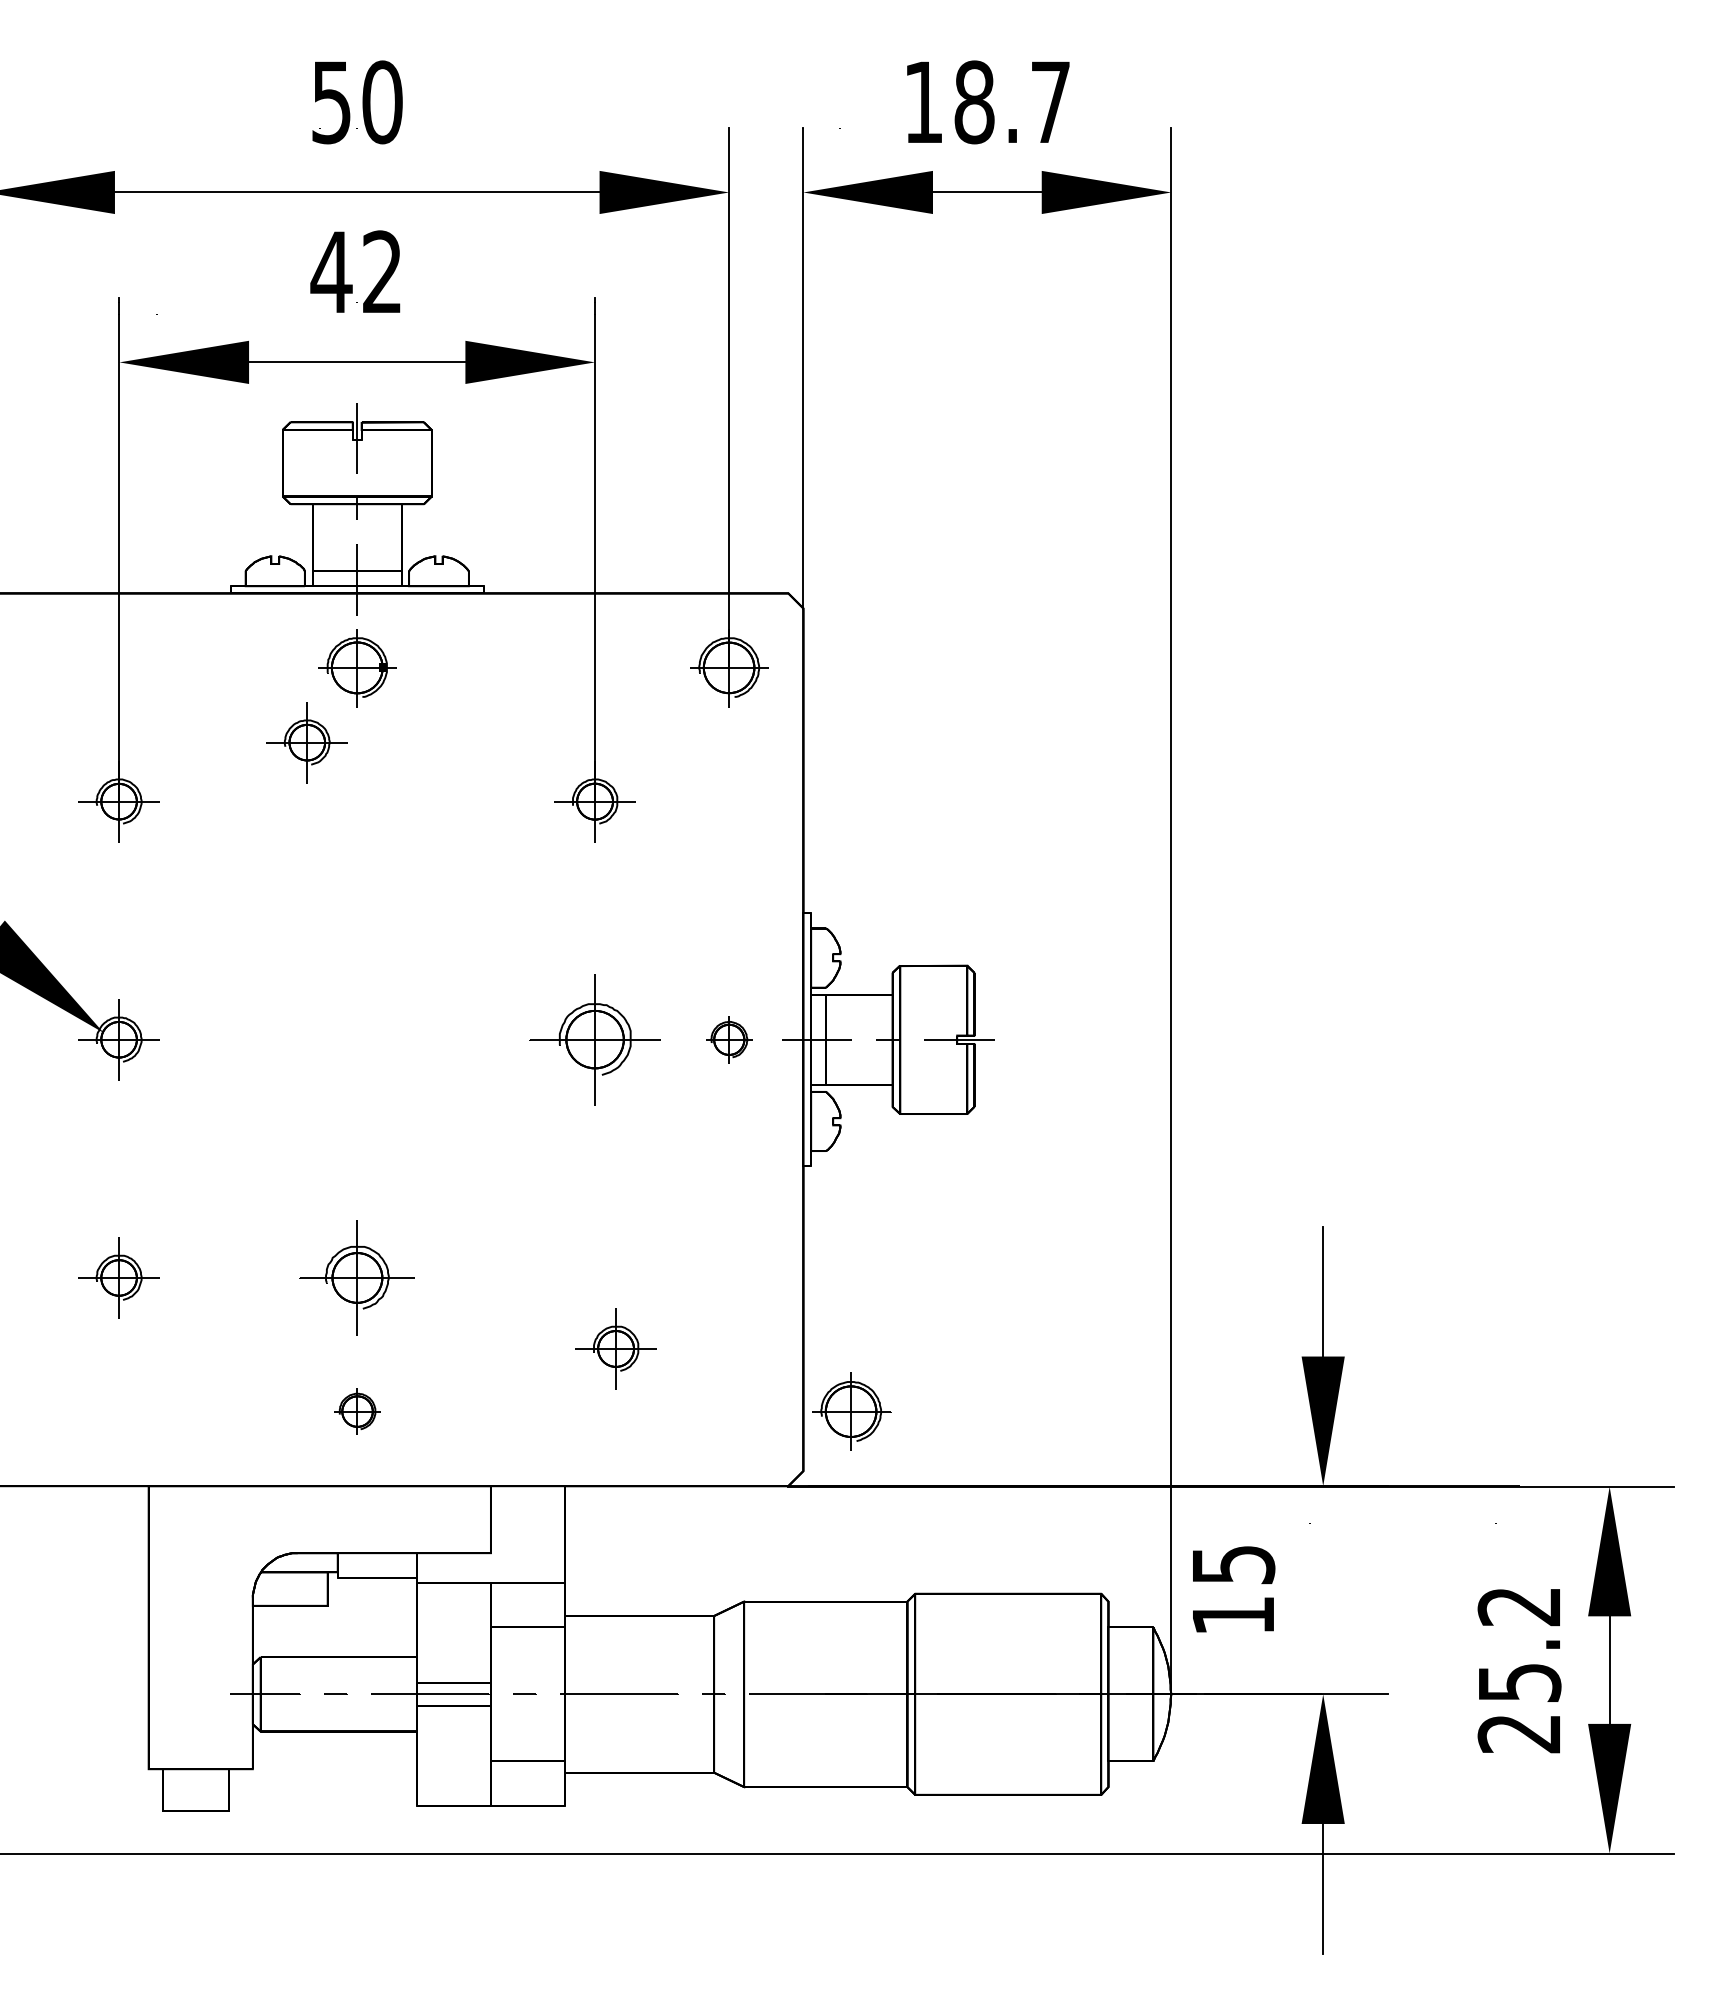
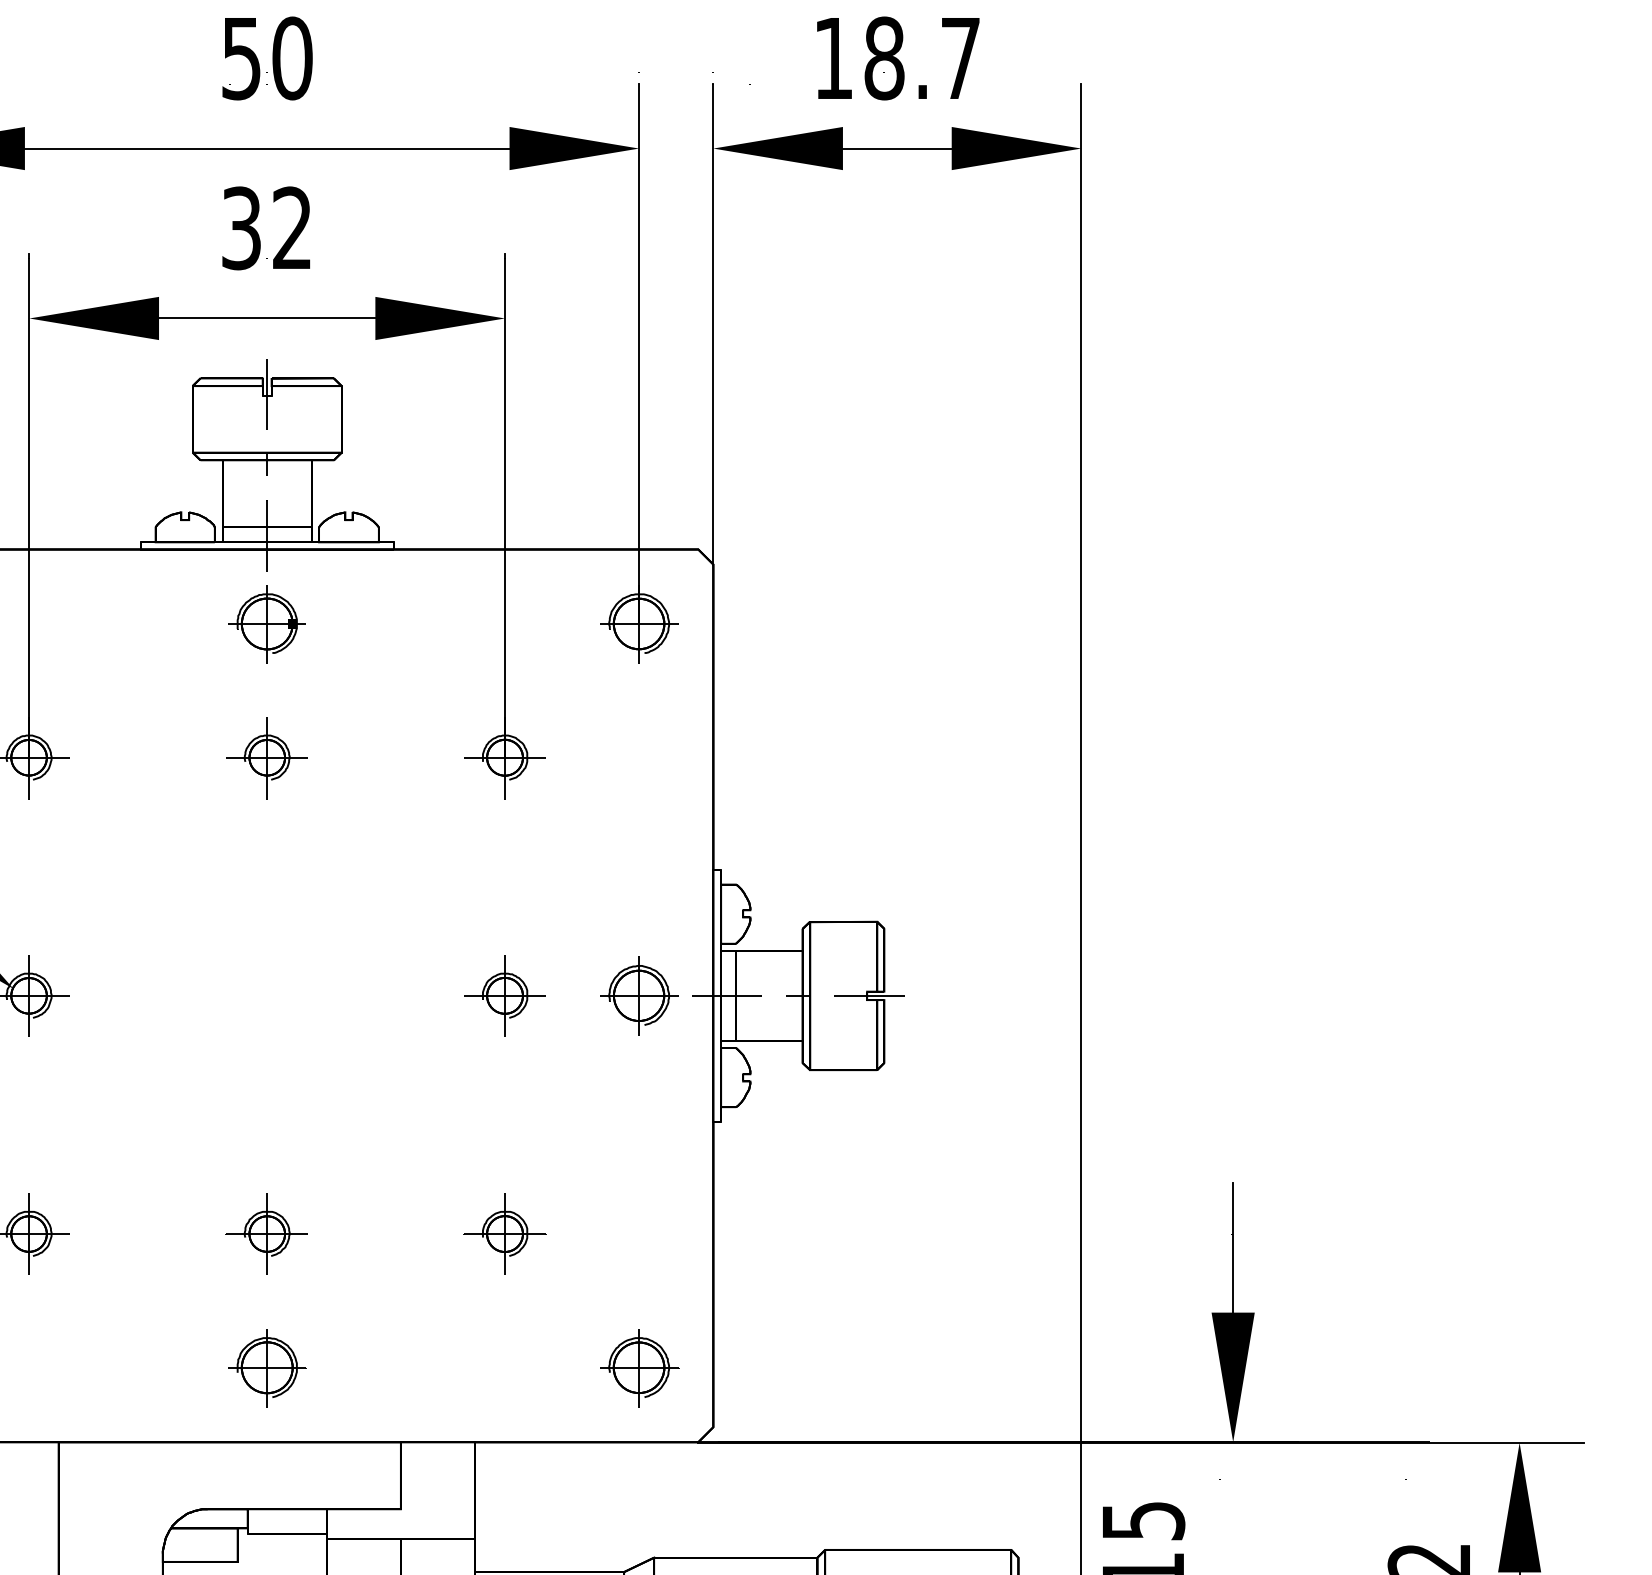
text: (331, 272) -> (241, 228), 42 -> 32
part: (306, 742) -> (266, 757), moved
part: (594, 1039) -> (504, 995), size x0.62
part: (729, 1039) -> (639, 995), size x1.67
part: (356, 1277) -> (266, 1233), size x0.71
part: (615, 1348) -> (504, 1233), moved
part: (357, 1411) -> (267, 1367), size x1.67
part: (851, 1411) -> (639, 1367), moved

